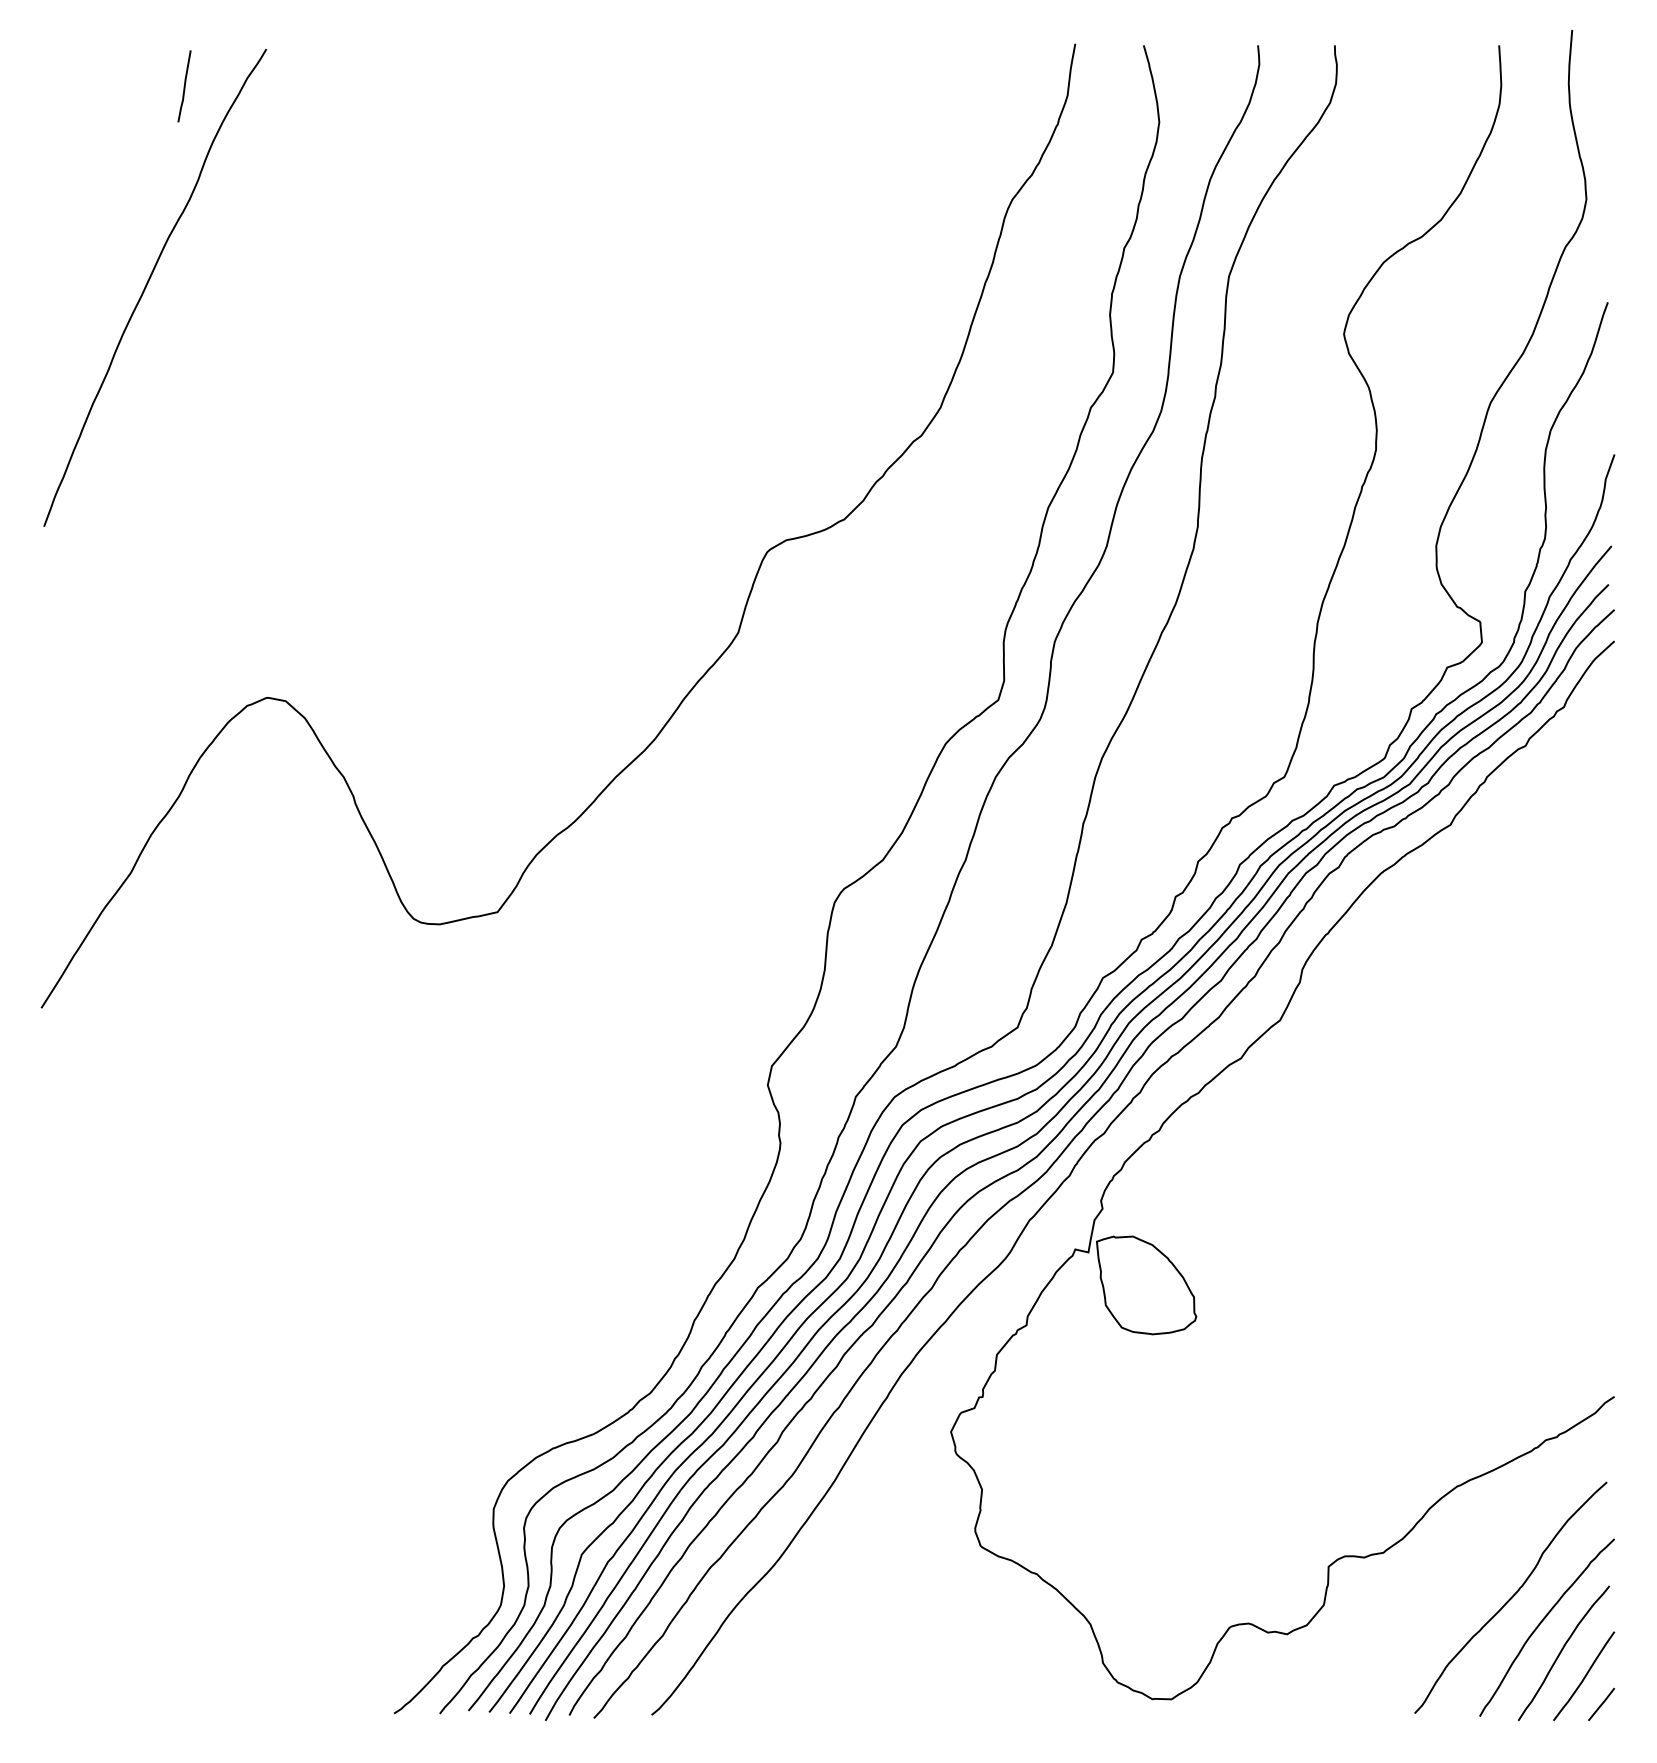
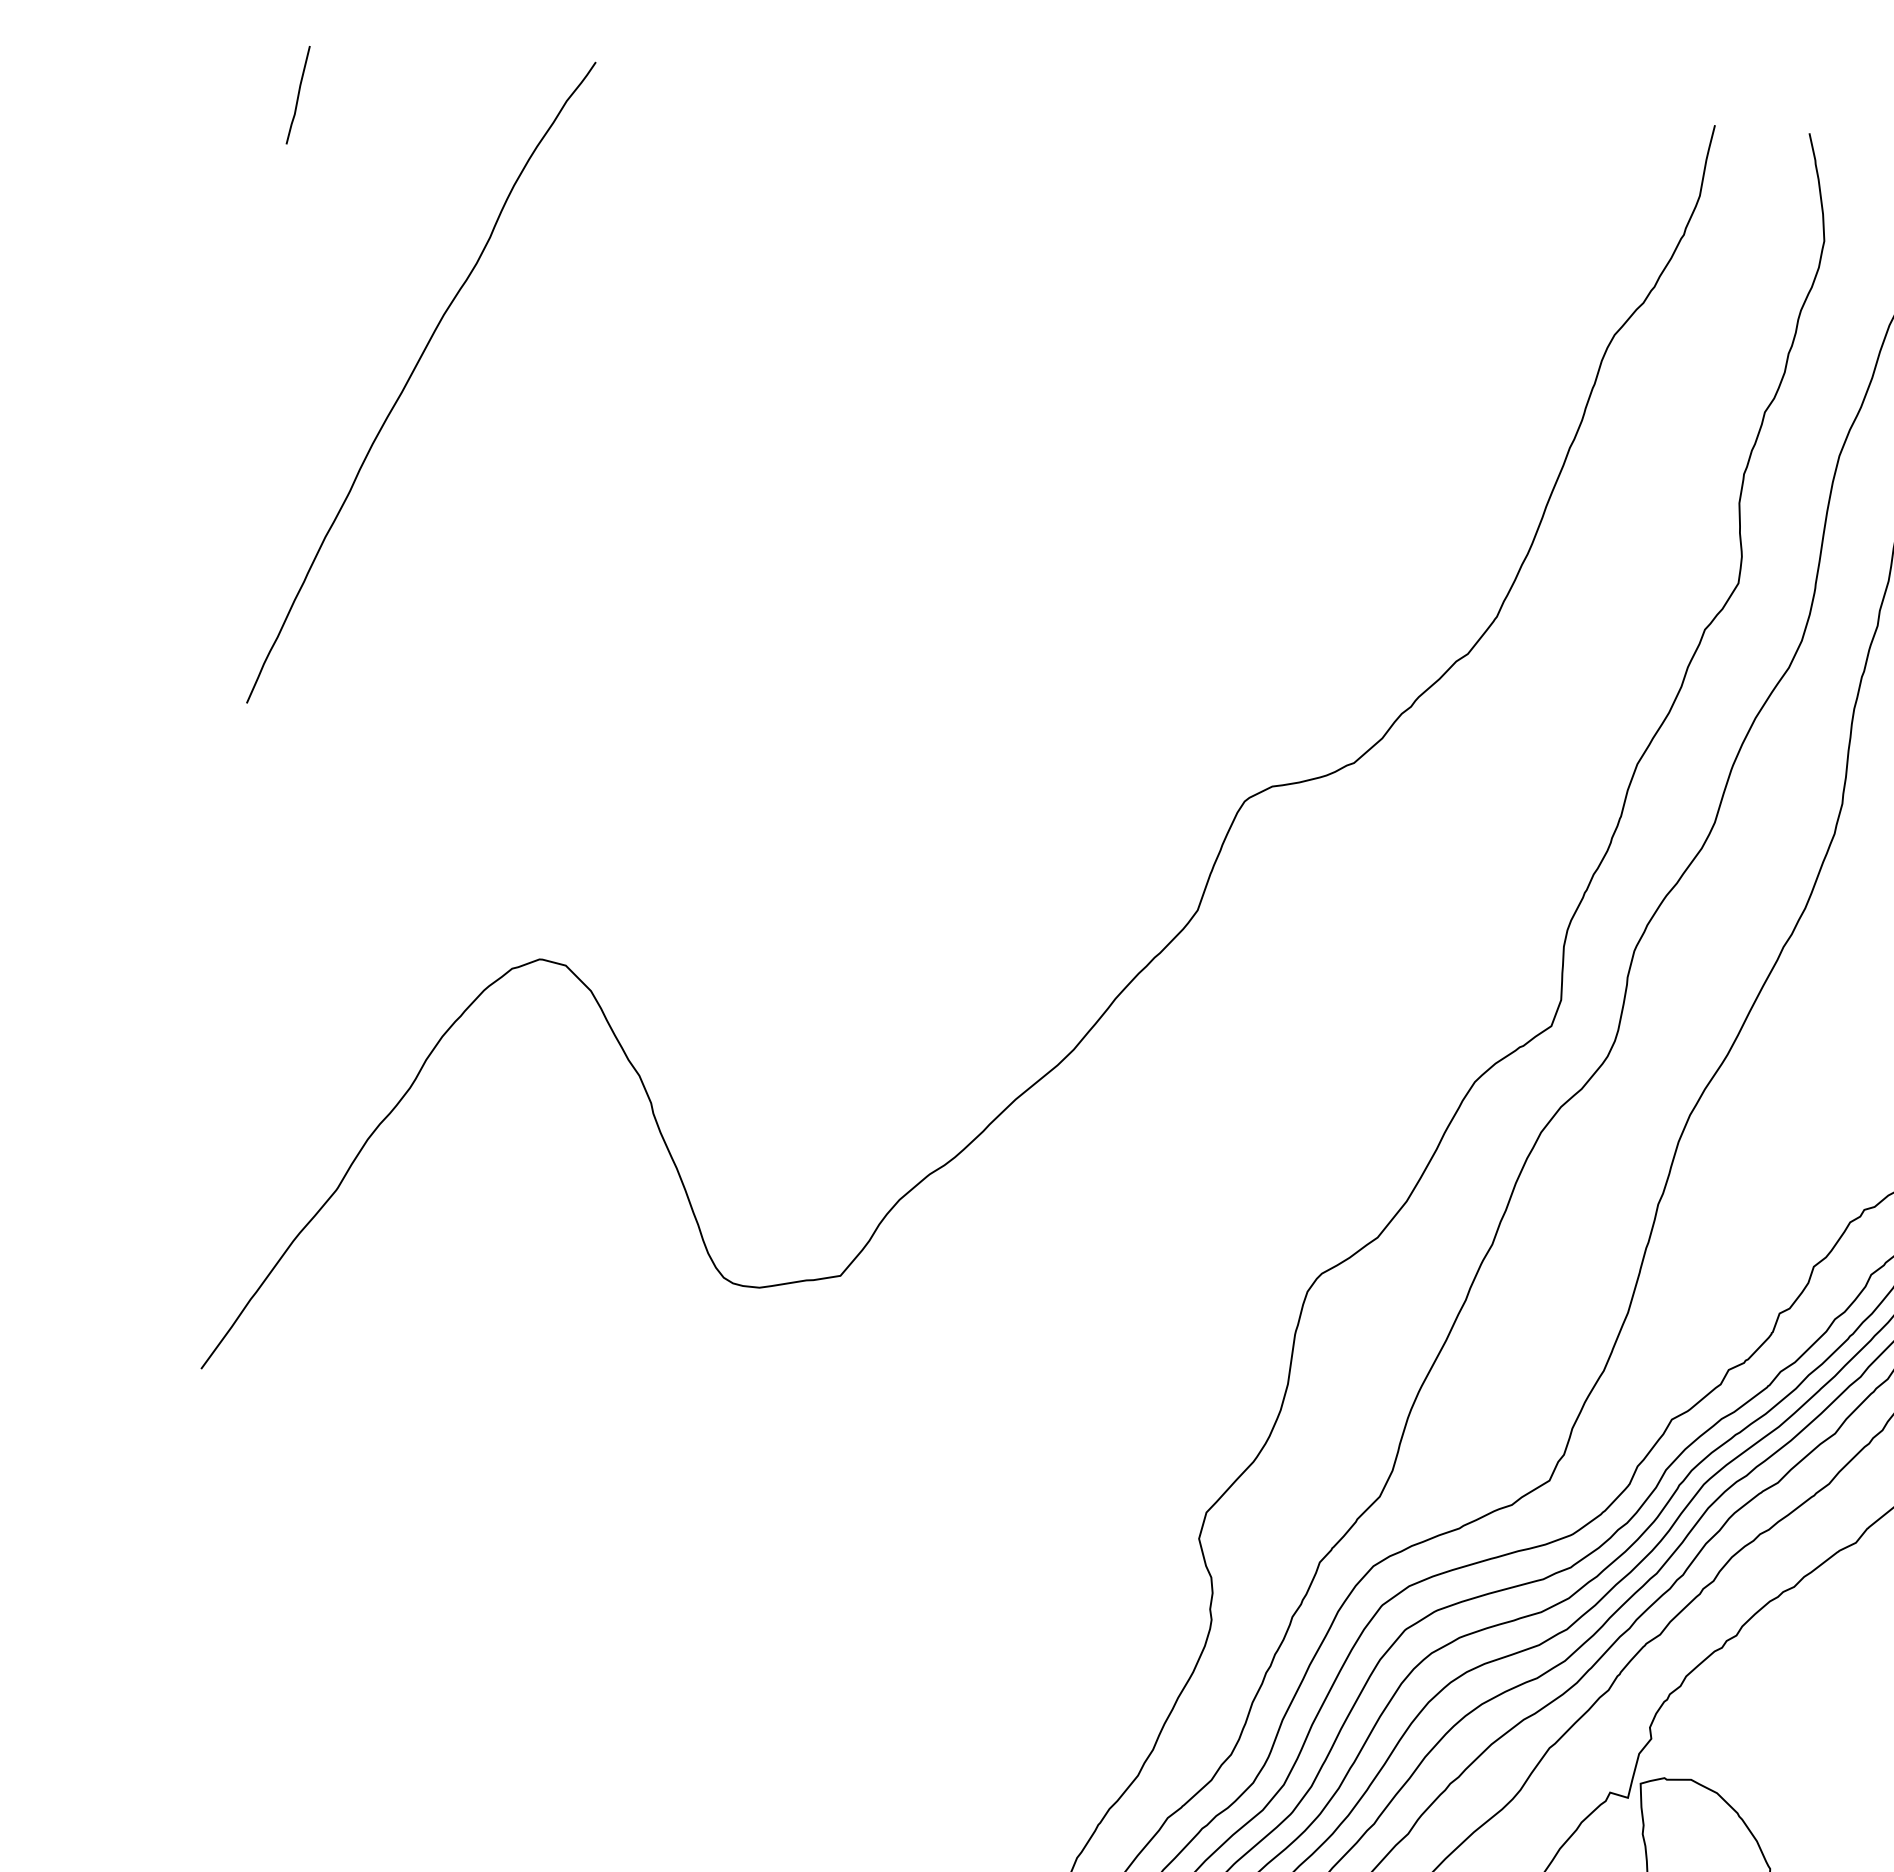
line: (184, 86) -> (298, 95), moved

